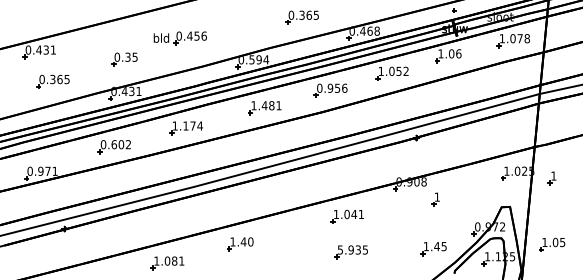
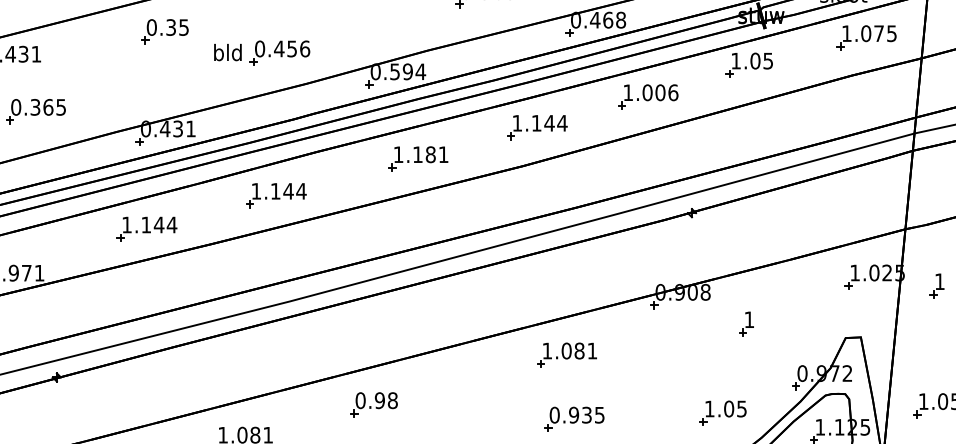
part: (179, 38) -> (260, 53), moved
text: (526, 38) -> (890, 33), 1.078 -> 1.075
text: (458, 53) -> (767, 60), 1.06 -> 1.05
part: (124, 59) -> (164, 31), moved
text: (402, 71) -> (666, 92), 1.052 -> 1.006
text: (332, 87) -> (540, 121), 0.956 -> 1.144
text: (264, 105) -> (417, 154), 1.481 -> 1.181
text: (192, 125) -> (287, 190), 1.174 -> 1.144
text: (115, 144) -> (148, 224), 0.602 -> 1.144
part: (435, 199) -> (746, 323), moved
text: (354, 214) -> (580, 351), 1.041 -> 1.081
text: (241, 241) -> (376, 399), 1.40 -> 0.98
text: (436, 246) -> (728, 408), 1.45 -> 1.05
text: (340, 249) -> (554, 414), 5.935 -> 0.935

